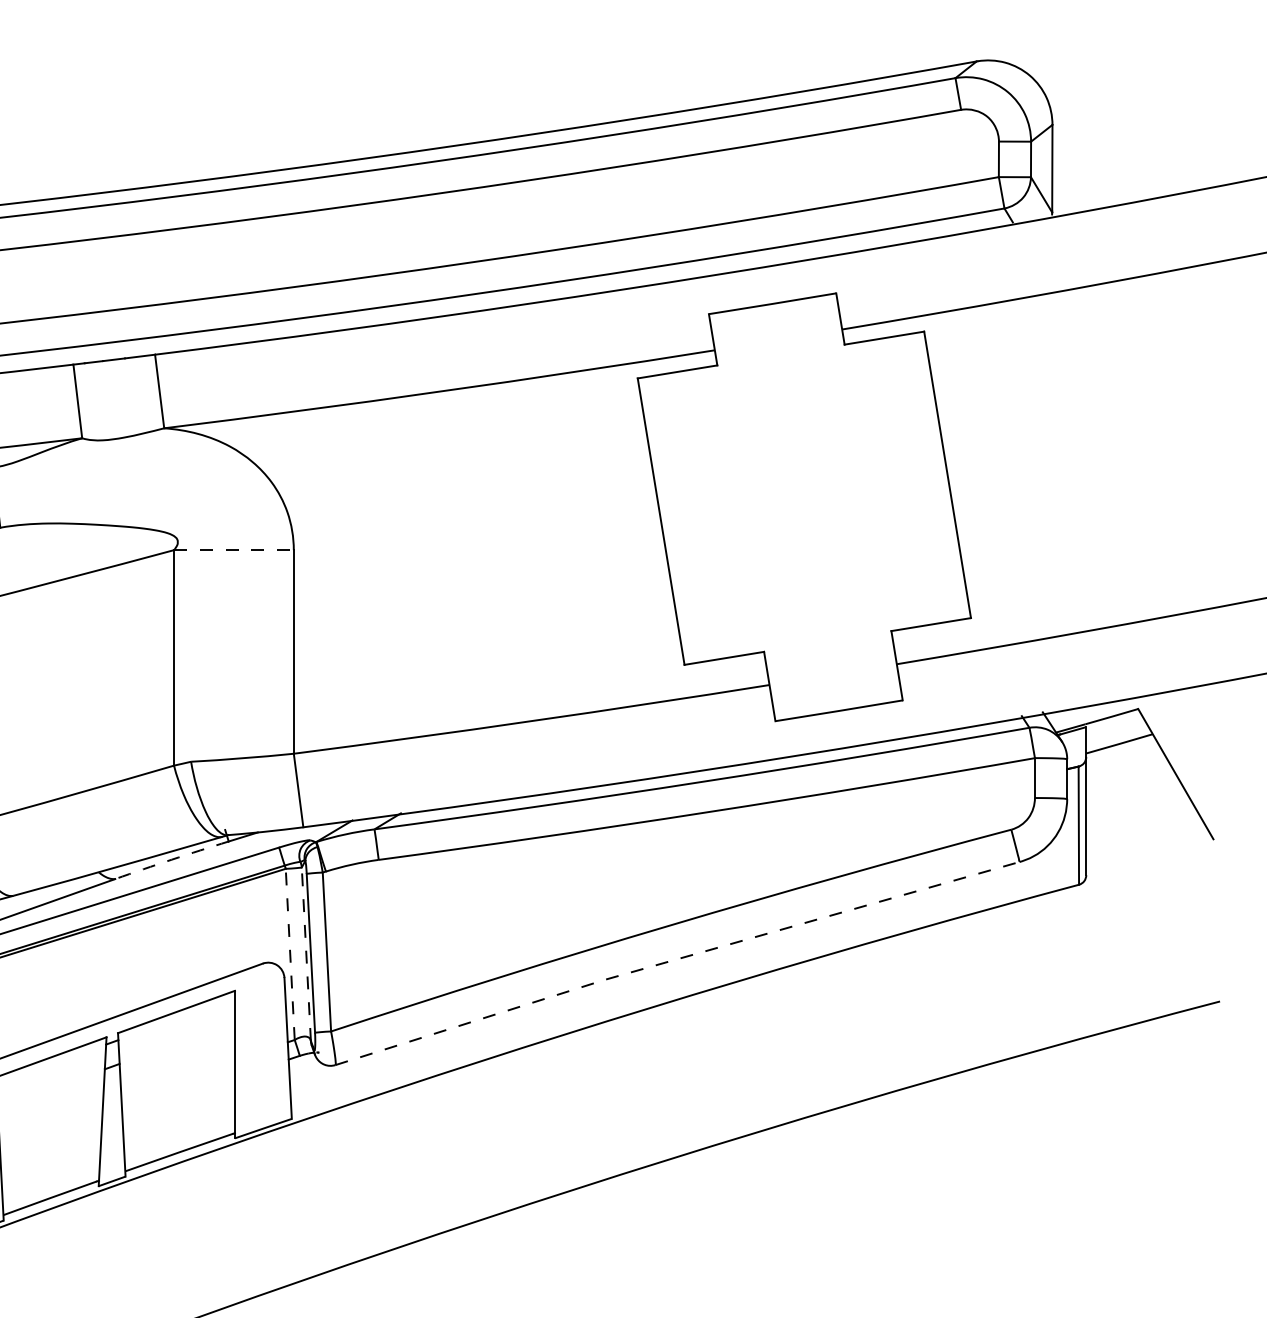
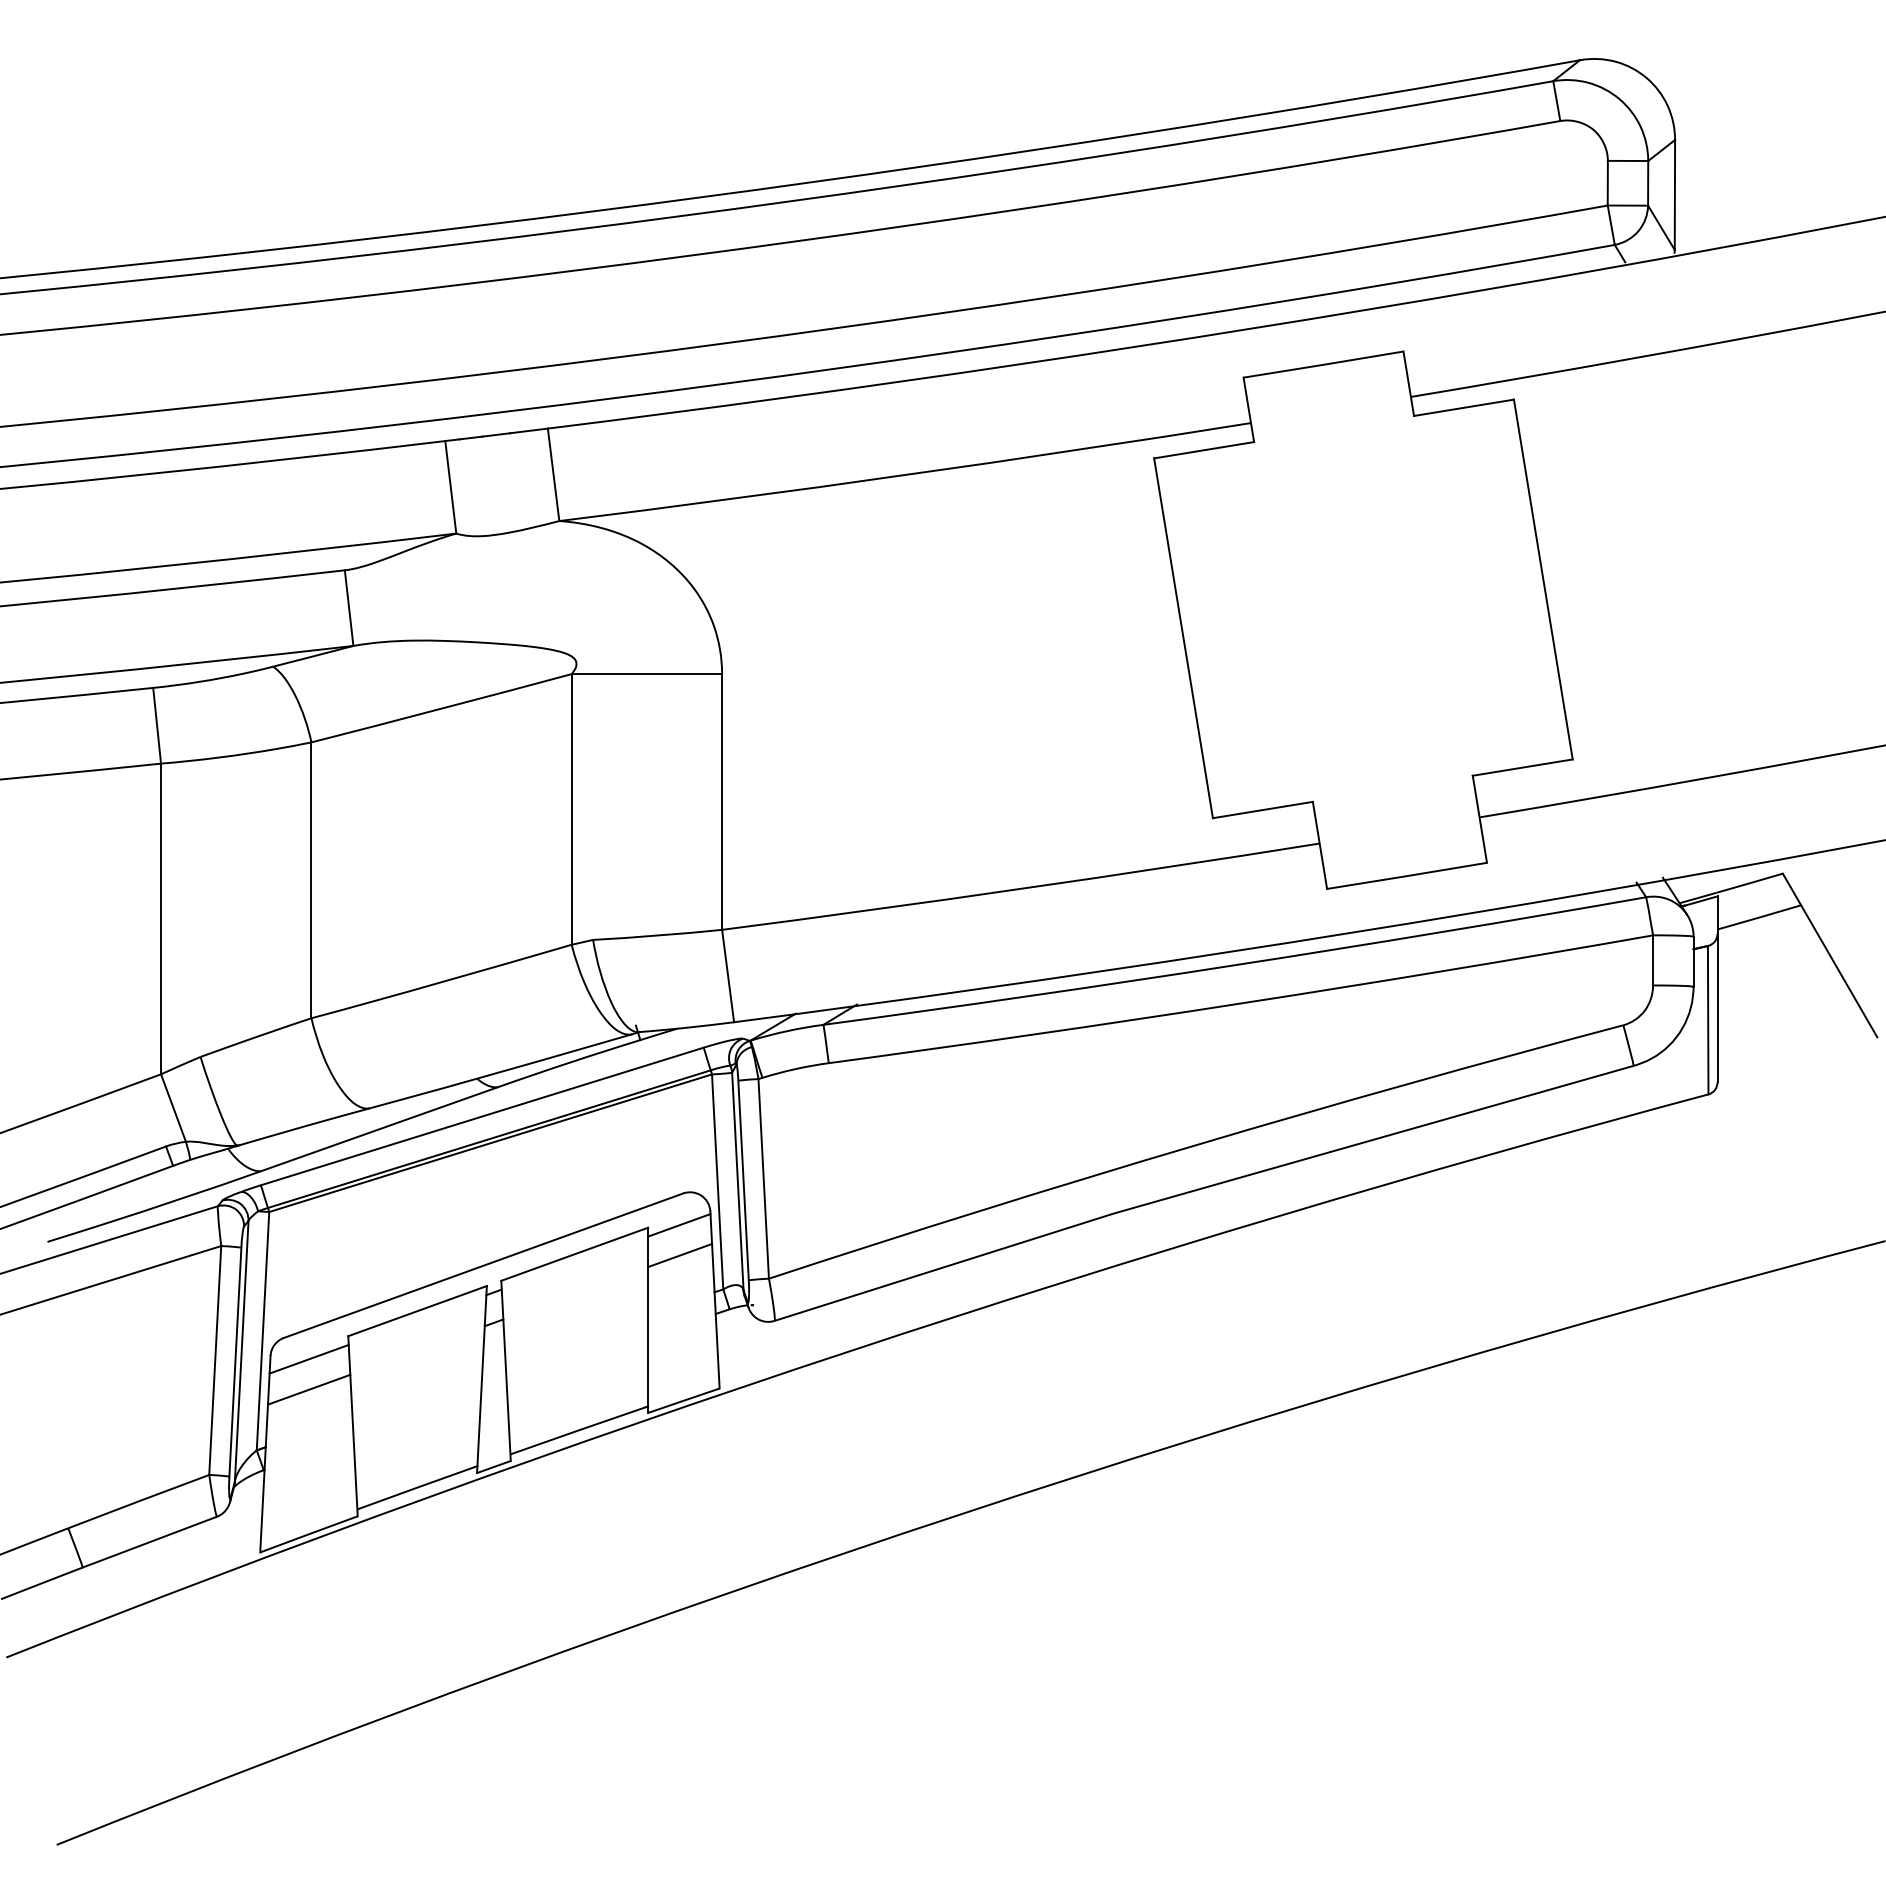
line: (234, 550) -> (647, 674), dashed -> solid
arc: (171, 859) -> (568, 1062), dashed -> solid
line: (290, 954) -> (717, 1181), dashed -> solid
line: (306, 954) -> (737, 1181), dashed -> solid
line: (675, 959) -> (1201, 1188), dashed -> solid
line: (259, 989) -> (679, 1225), added
line: (260, 1013) -> (680, 1255), added

